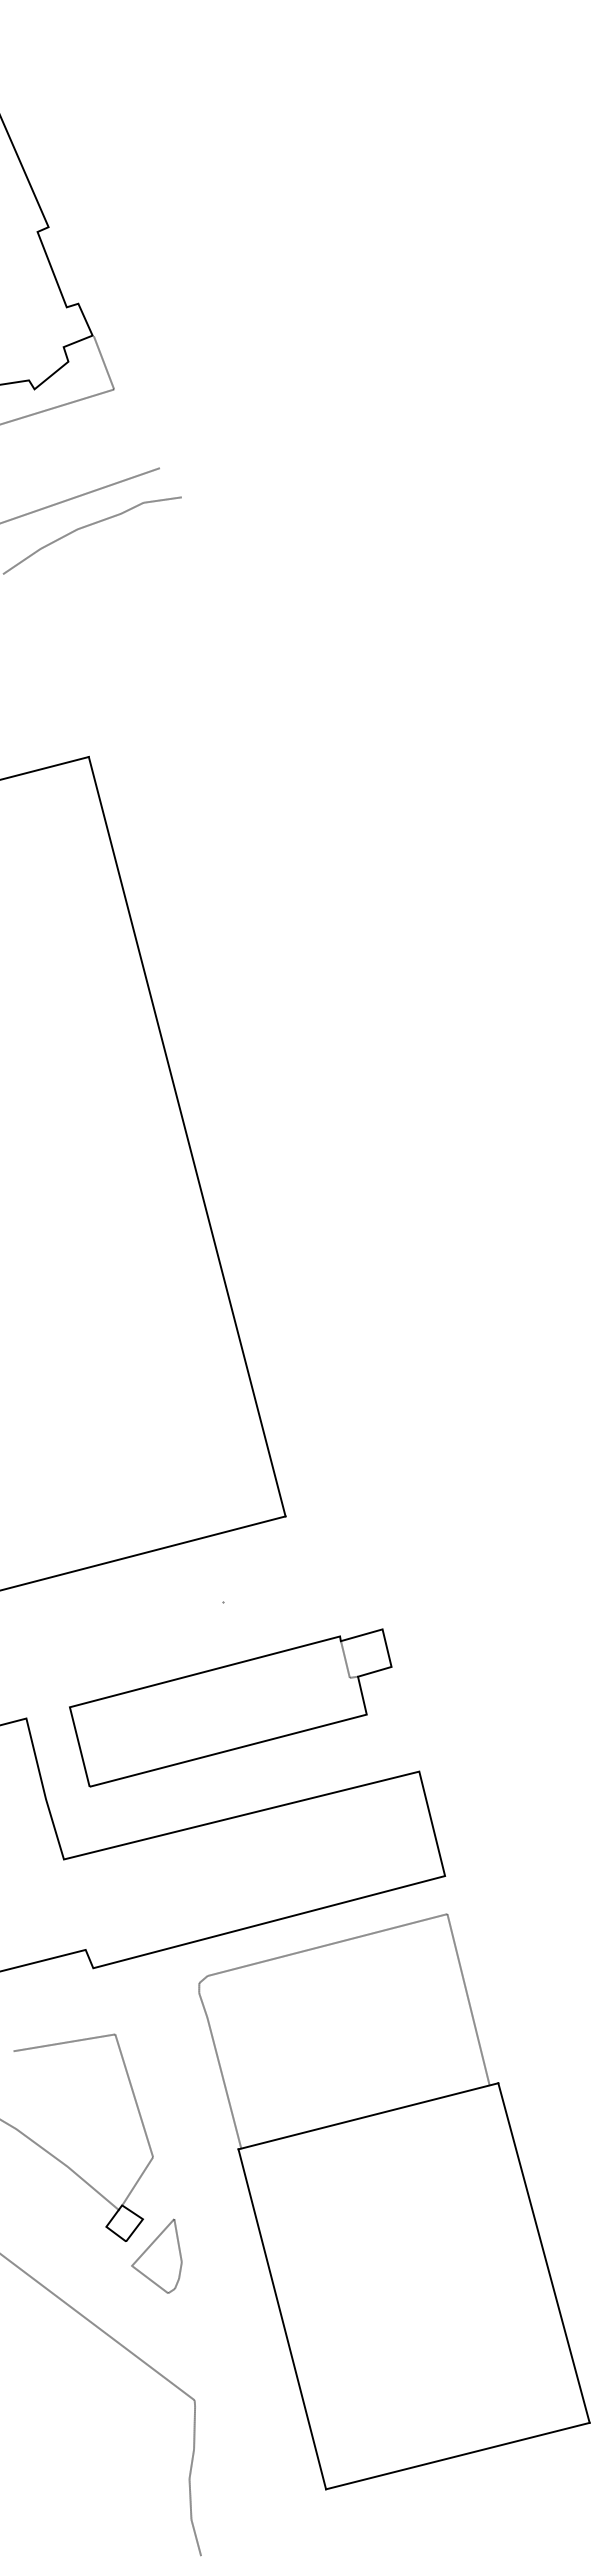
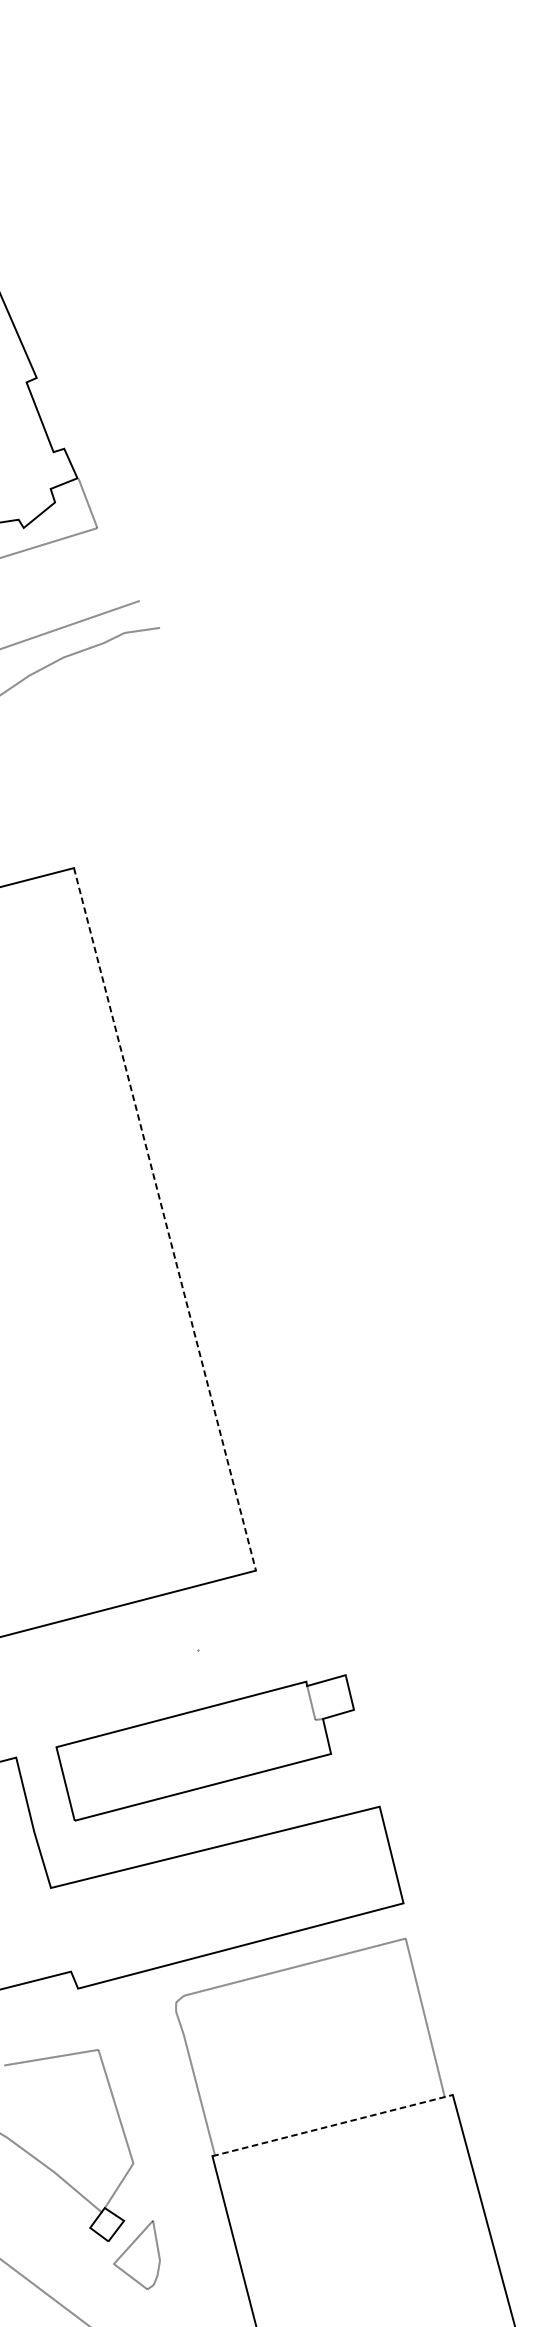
line: (187, 1137) -> (165, 1220), solid -> dashed
line: (368, 2116) -> (332, 2125), solid -> dashed

